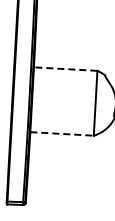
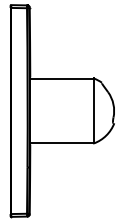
line: (65, 69) -> (61, 78), dashed -> solid
line: (61, 133) -> (61, 143), dashed -> solid

